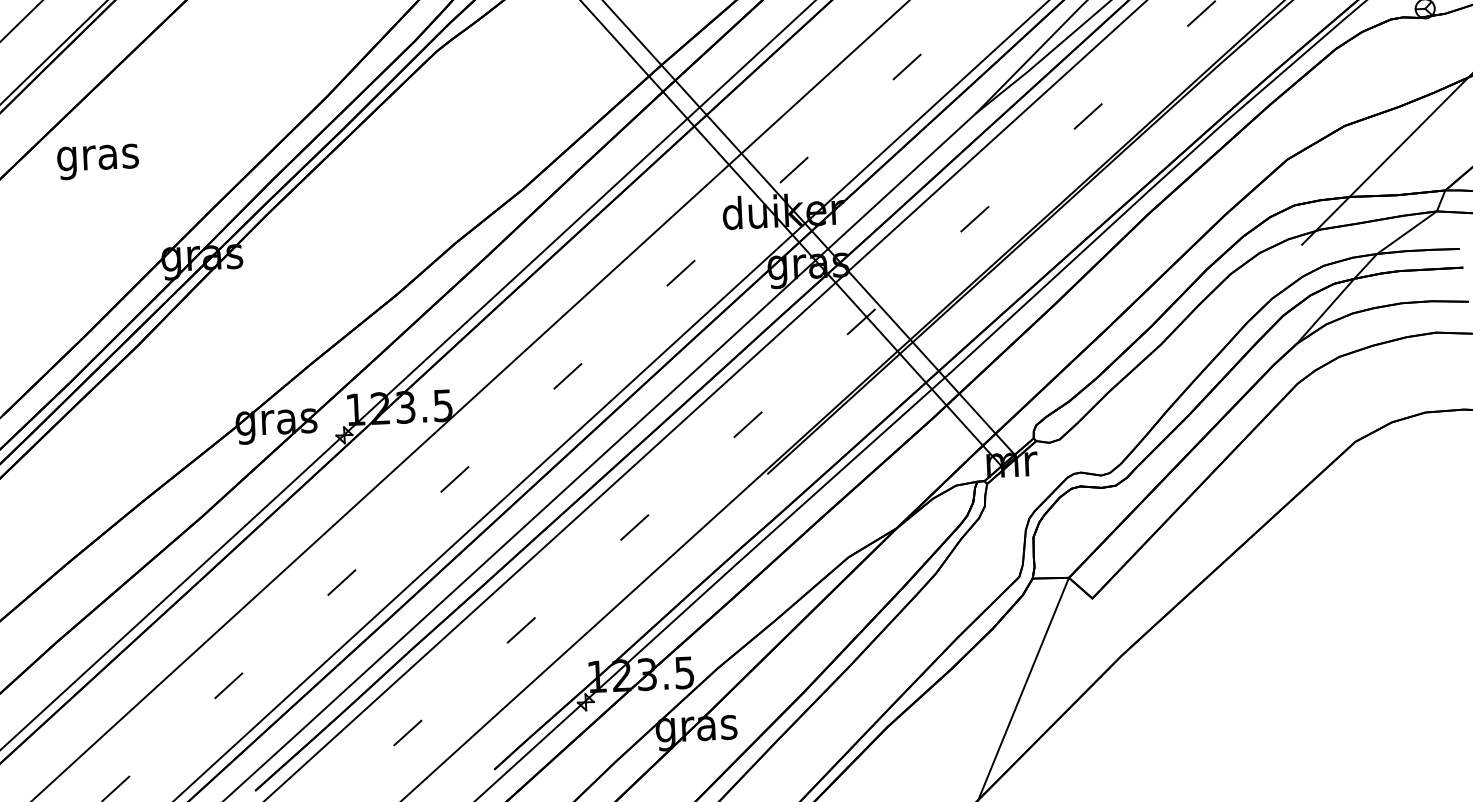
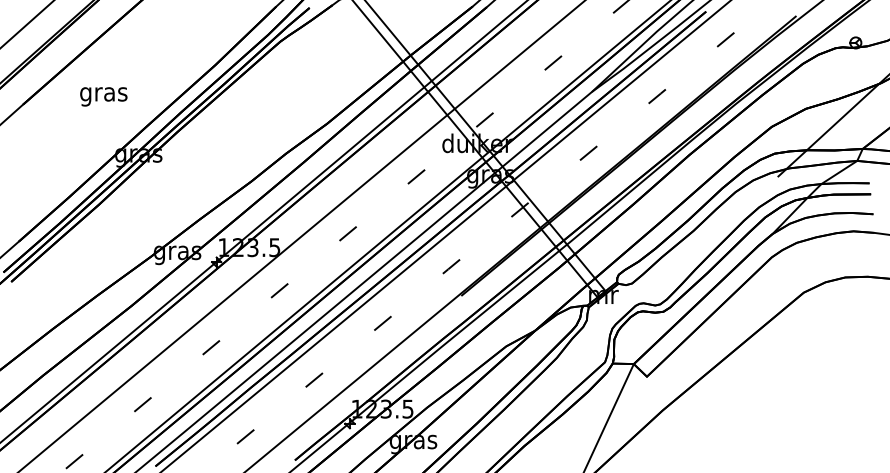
text: (97, 161) -> (103, 96), moved

